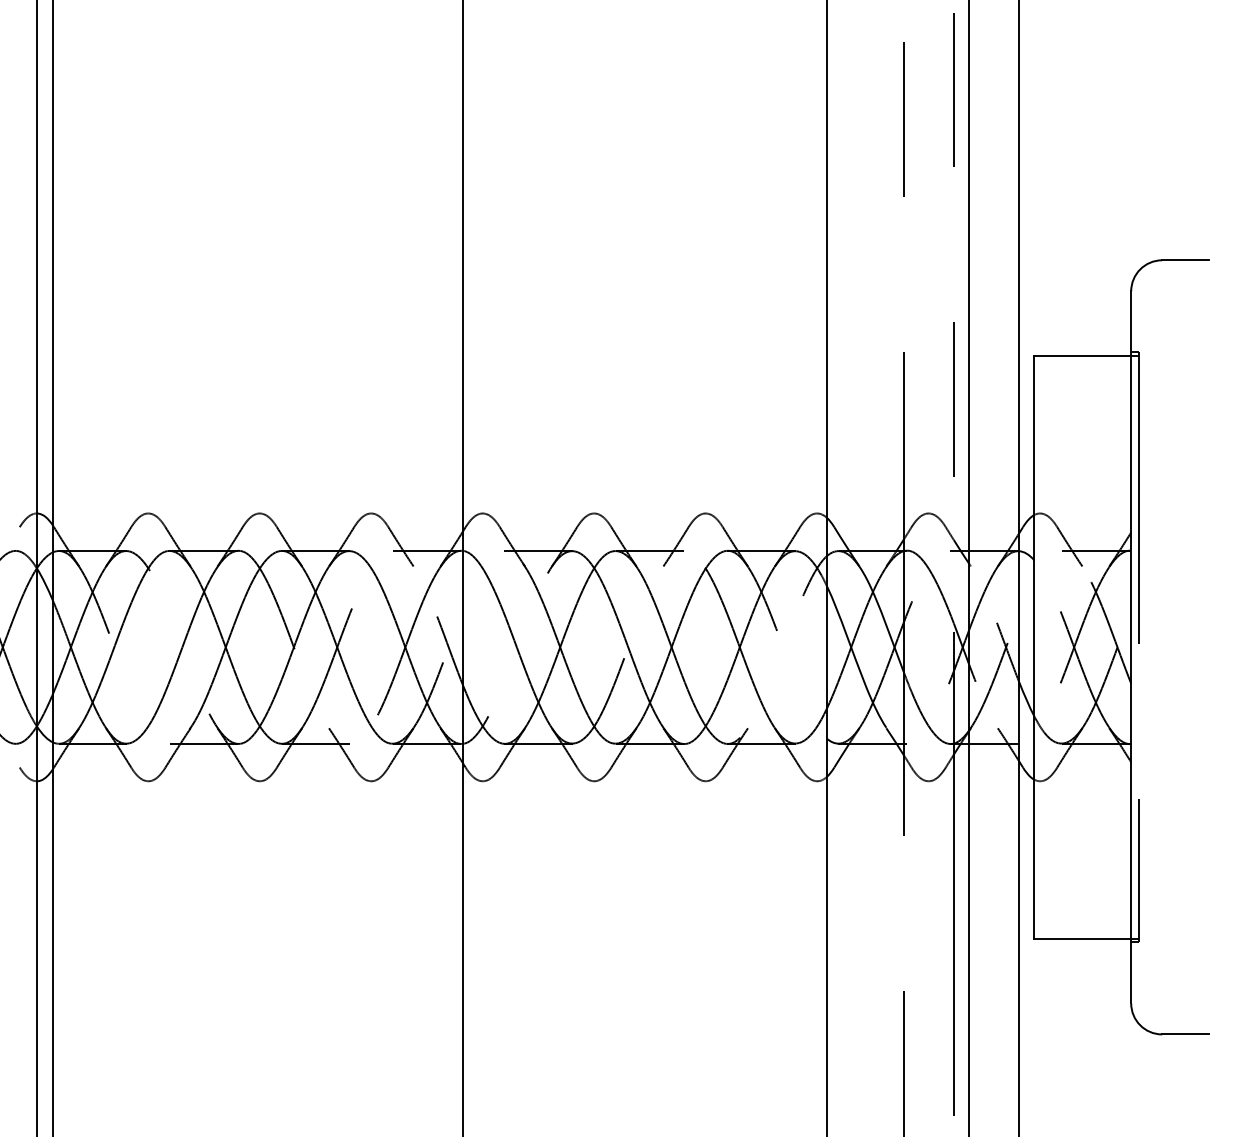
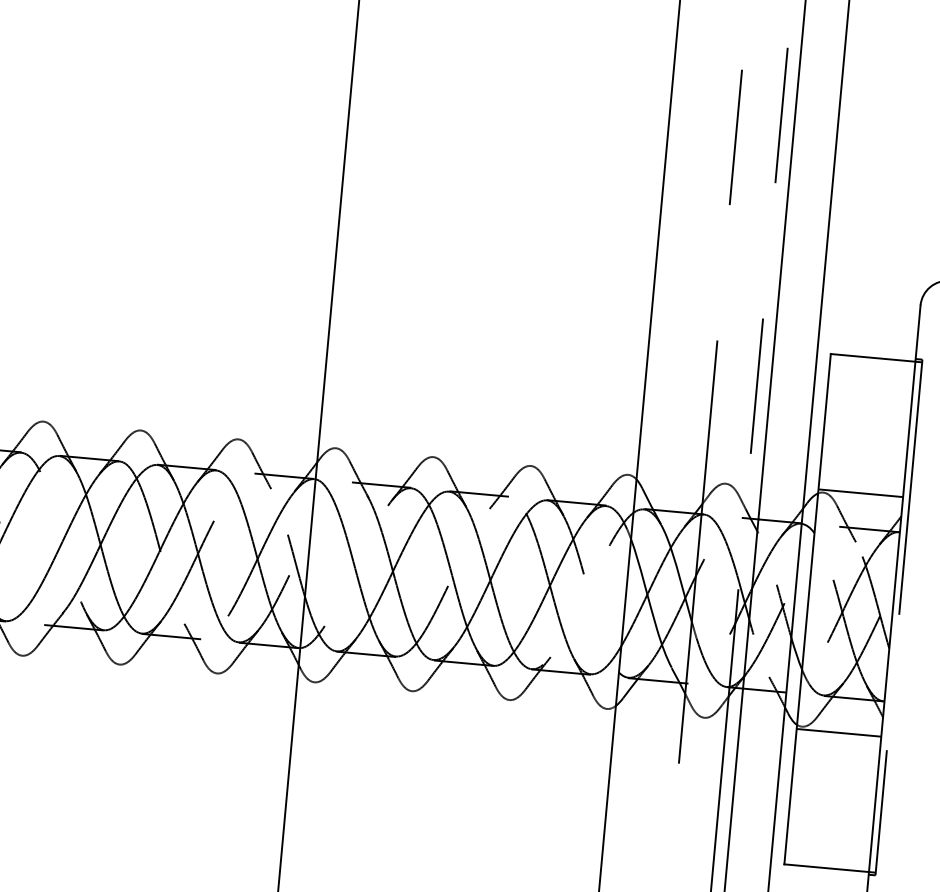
line: (1082, 510) -> (860, 493), added
line: (1082, 784) -> (838, 732), added

